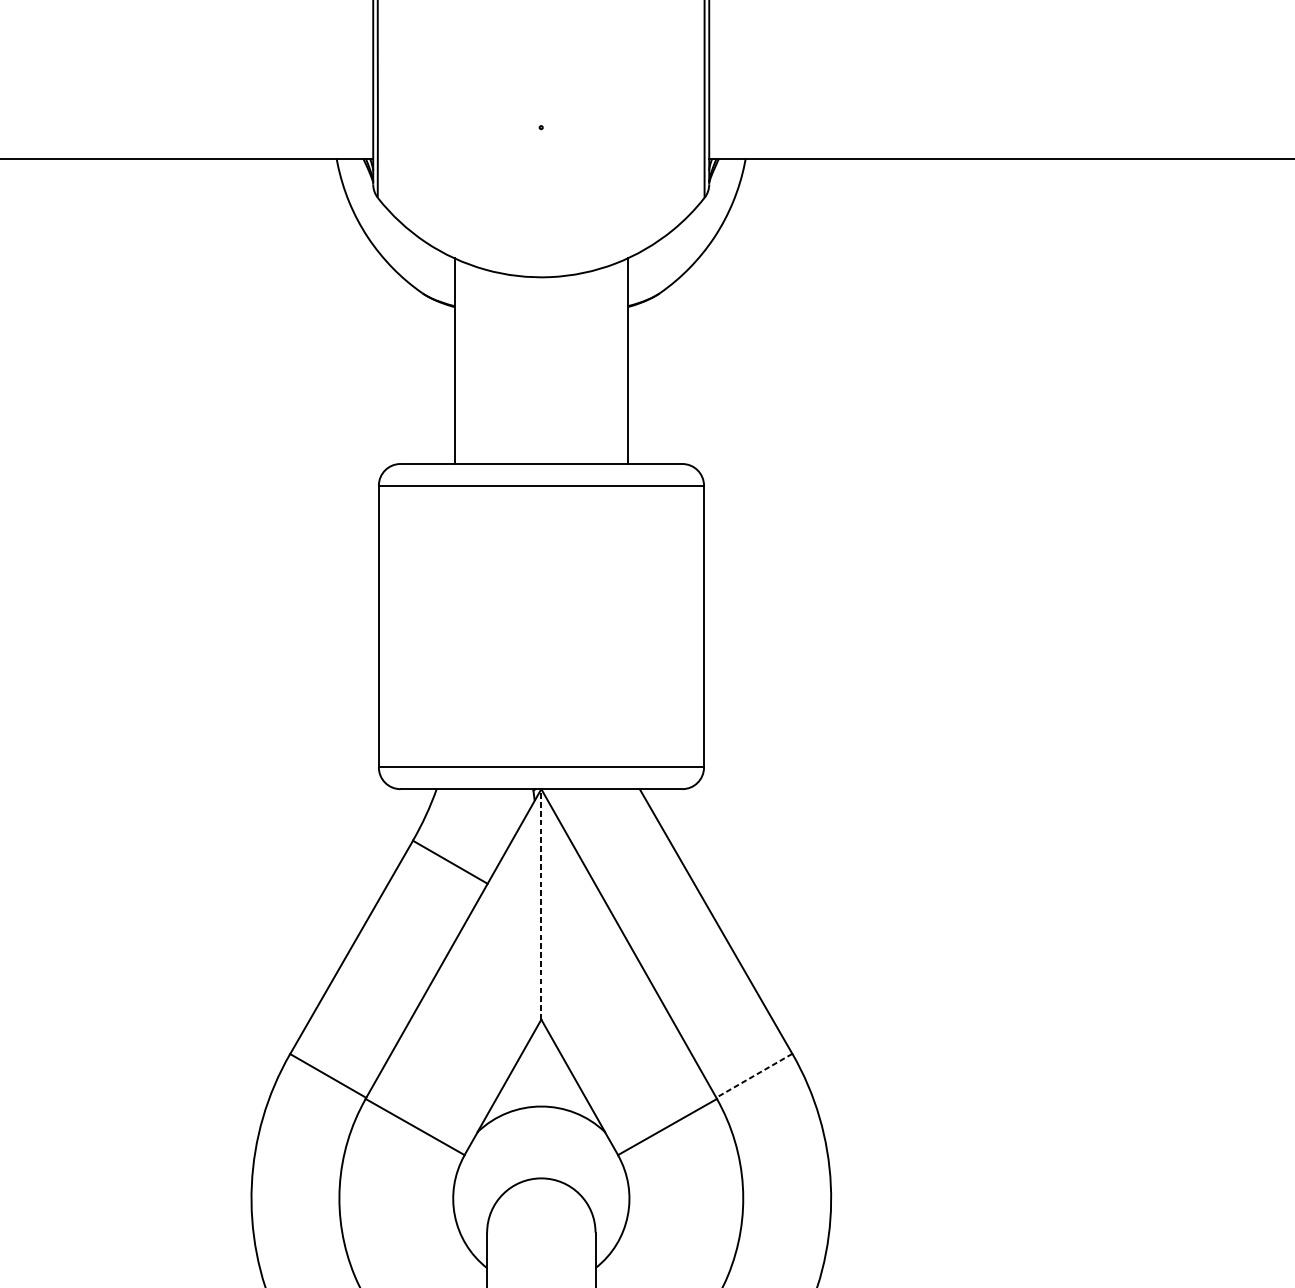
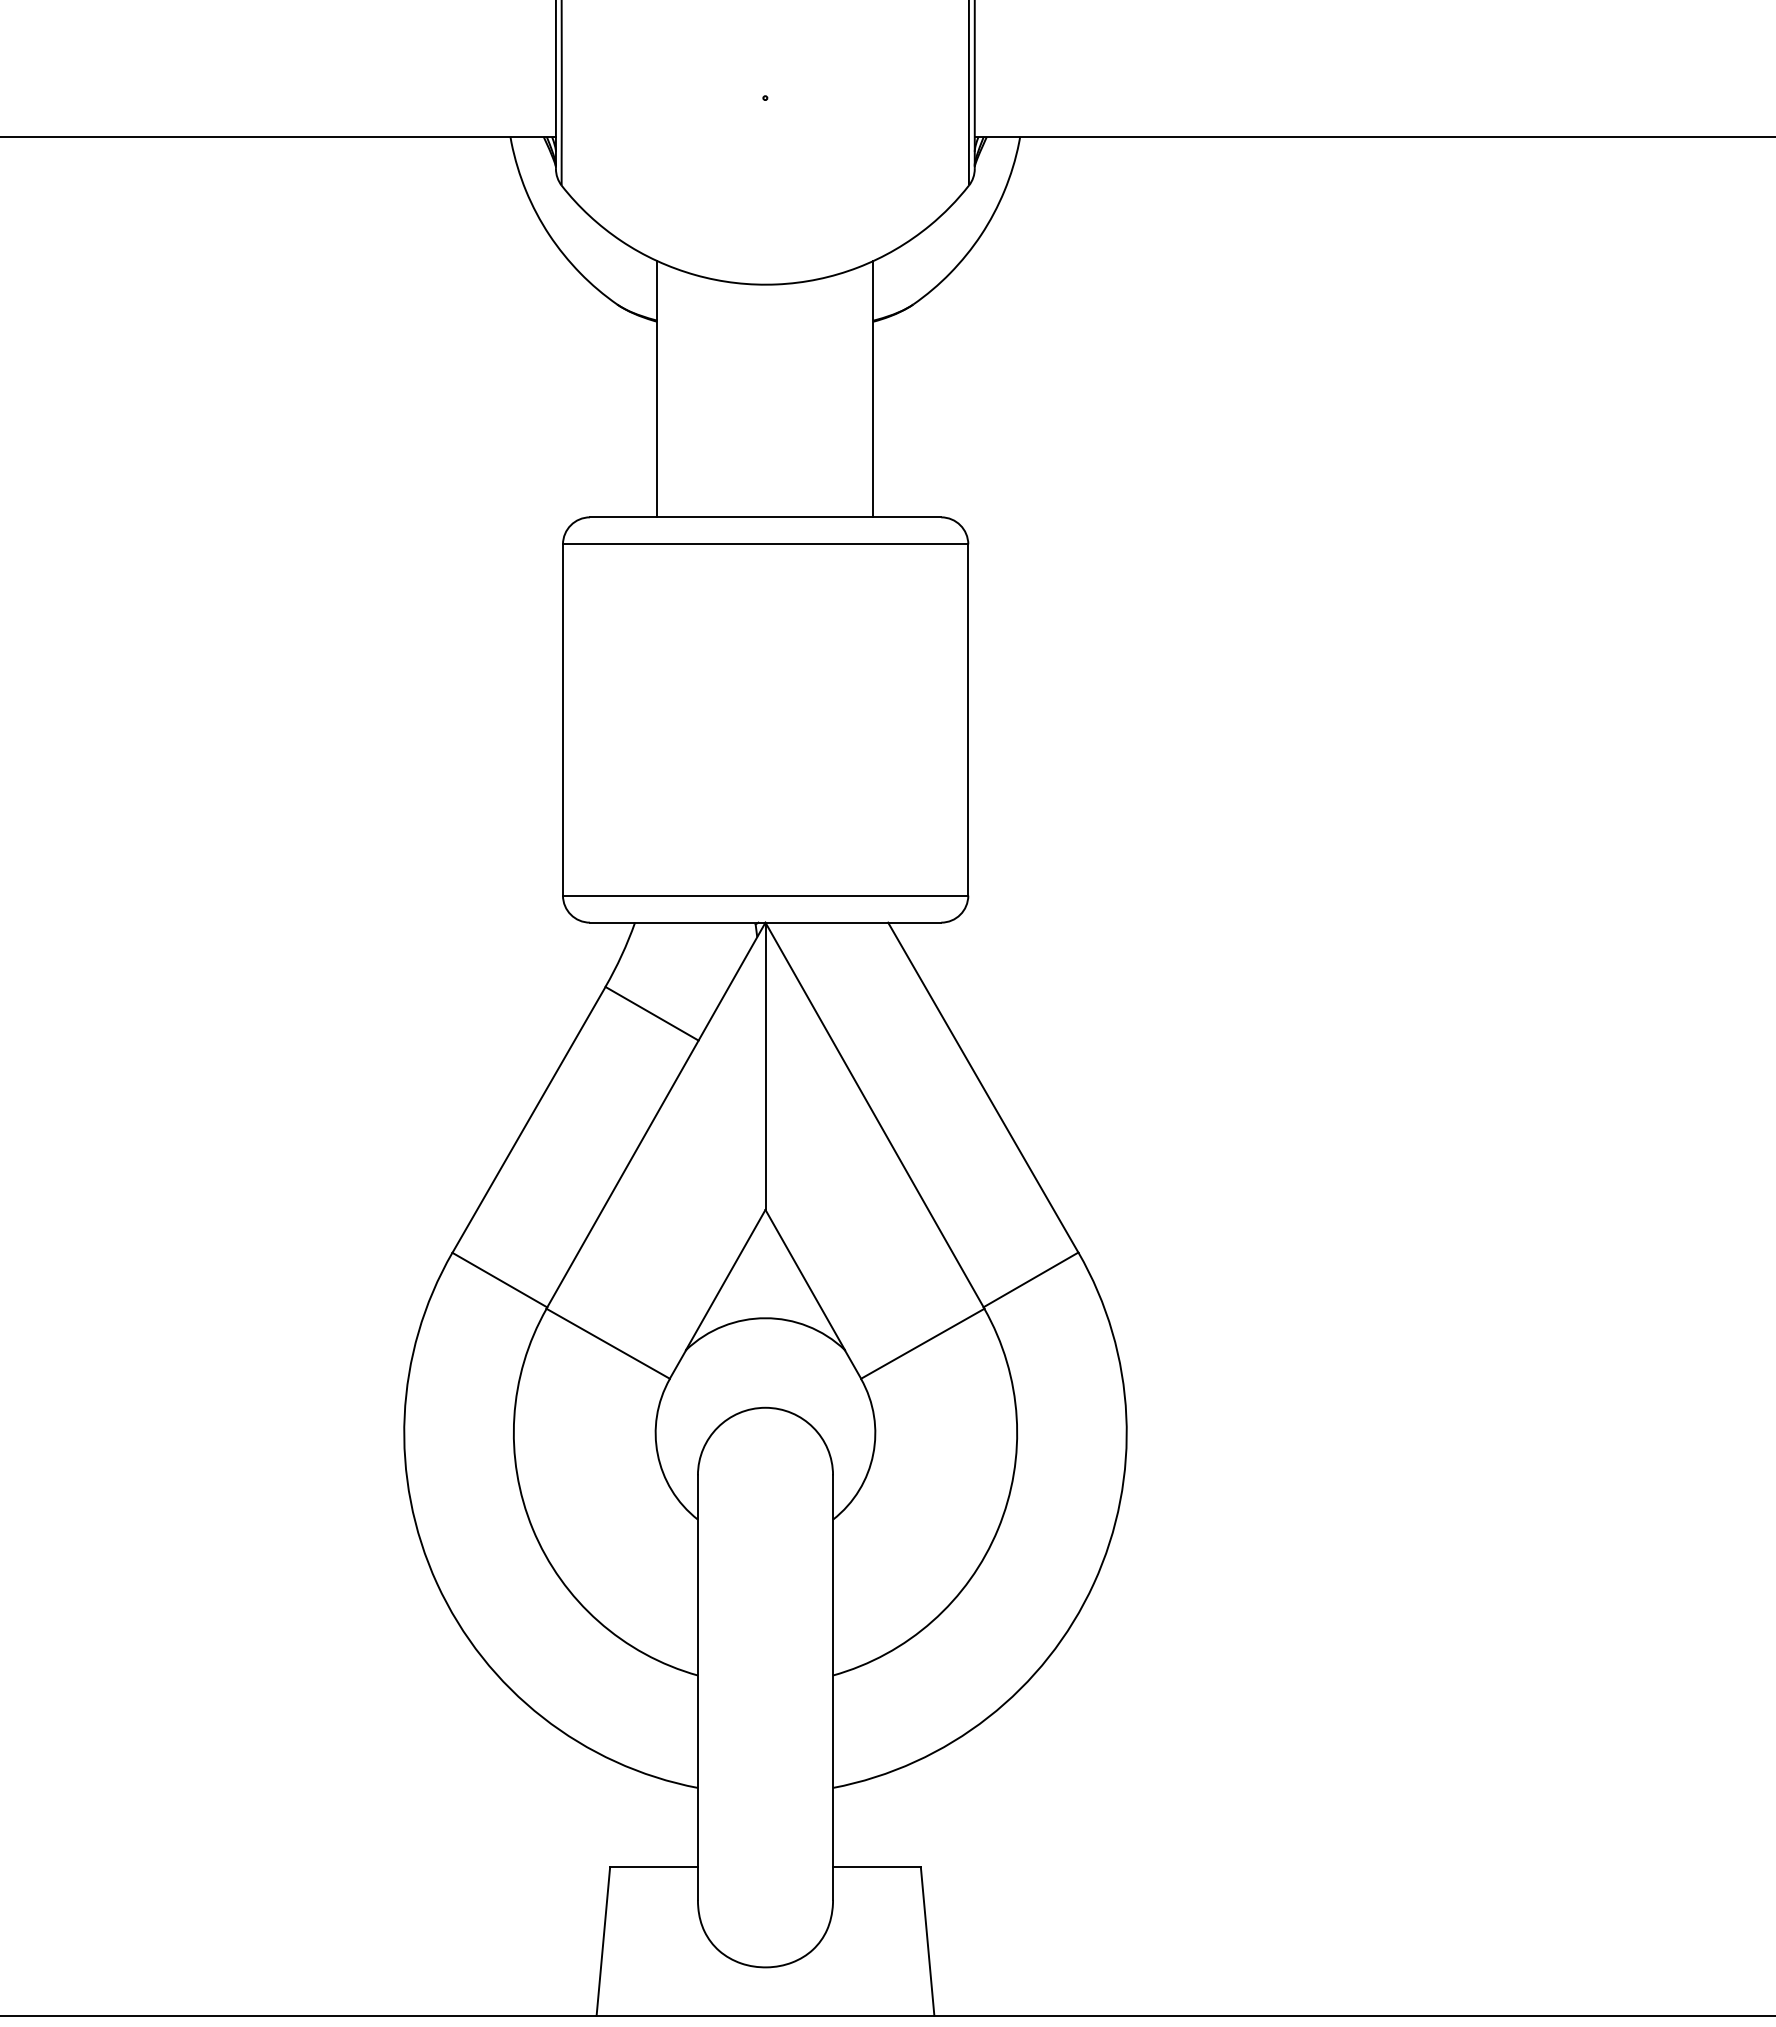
line: (541, 904) -> (765, 1066), dashed -> solid
line: (753, 1075) -> (1030, 1279), dashed -> solid

